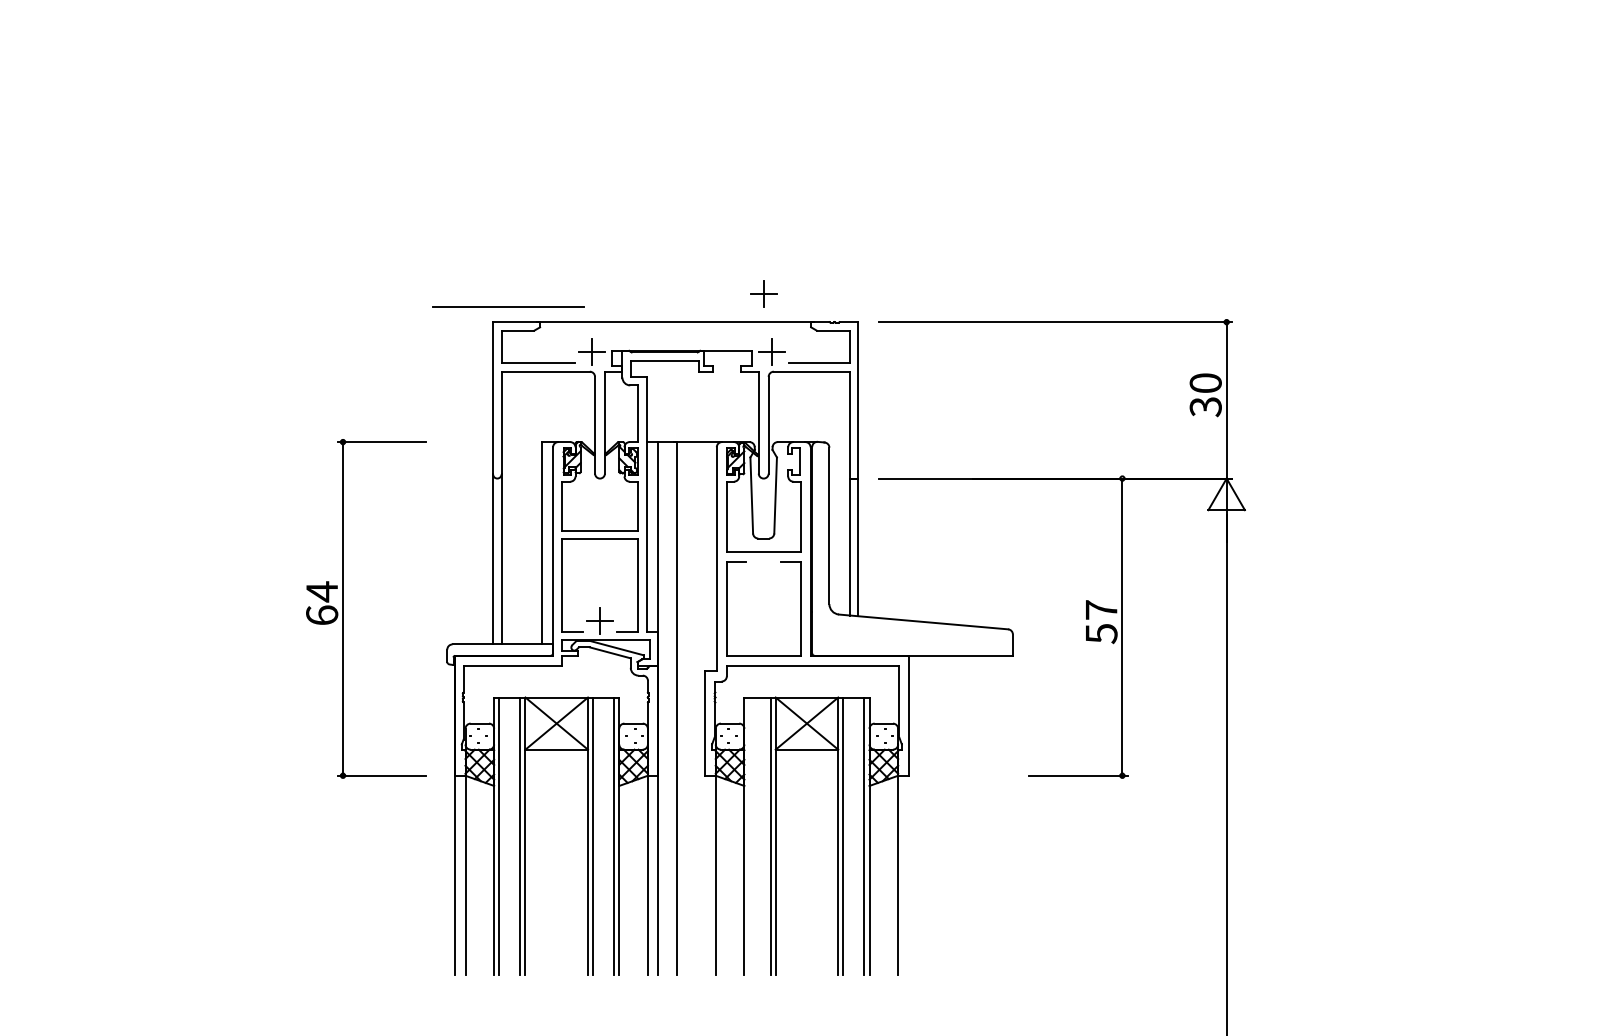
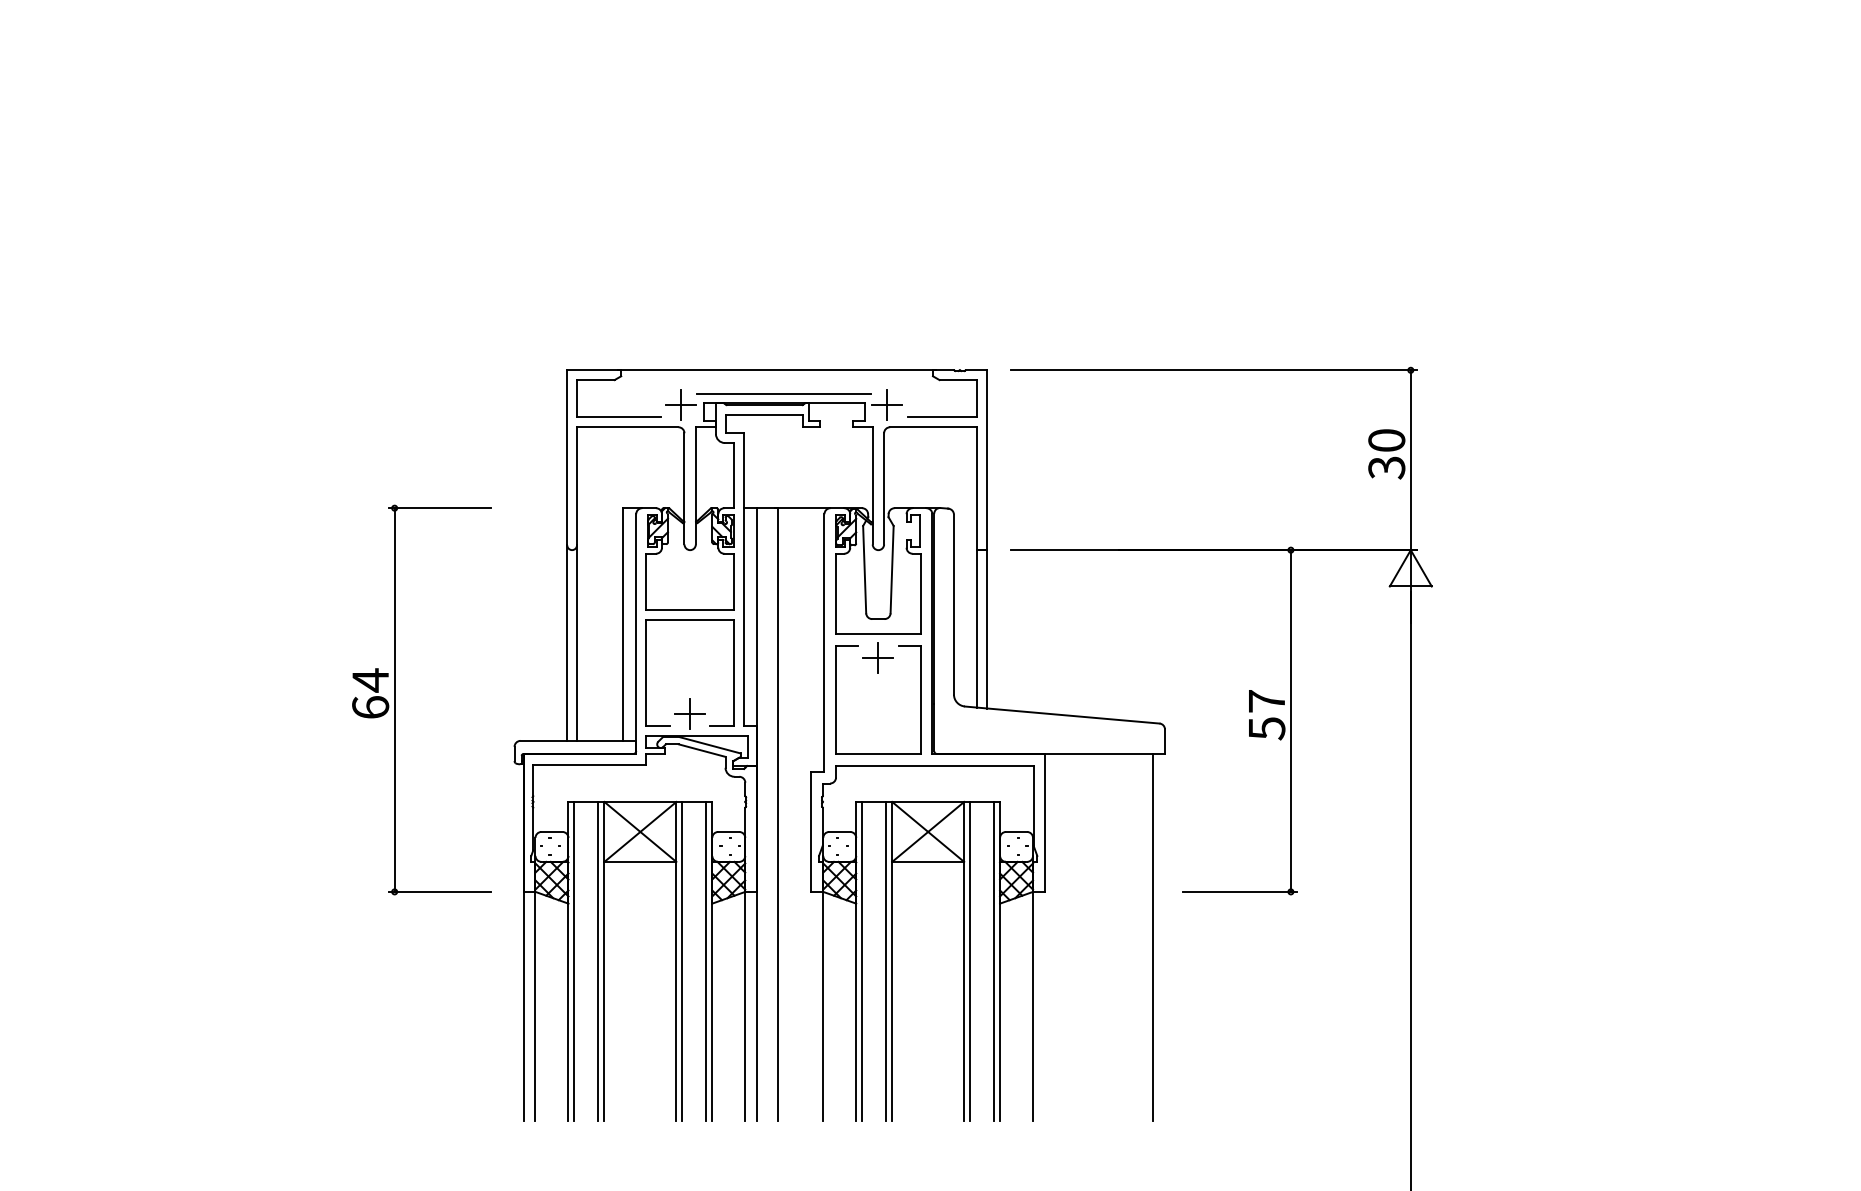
part: (762, 293) -> (877, 657), moved
line: (508, 306) -> (783, 393), moved
line: (1002, 815) -> (1153, 937), added
line: (749, 836) -> (862, 961), added

